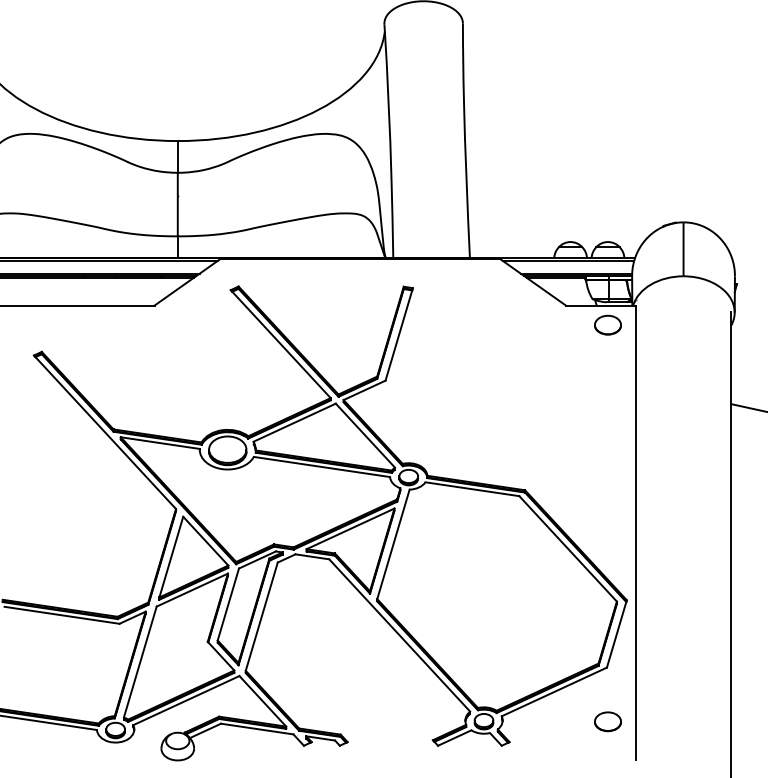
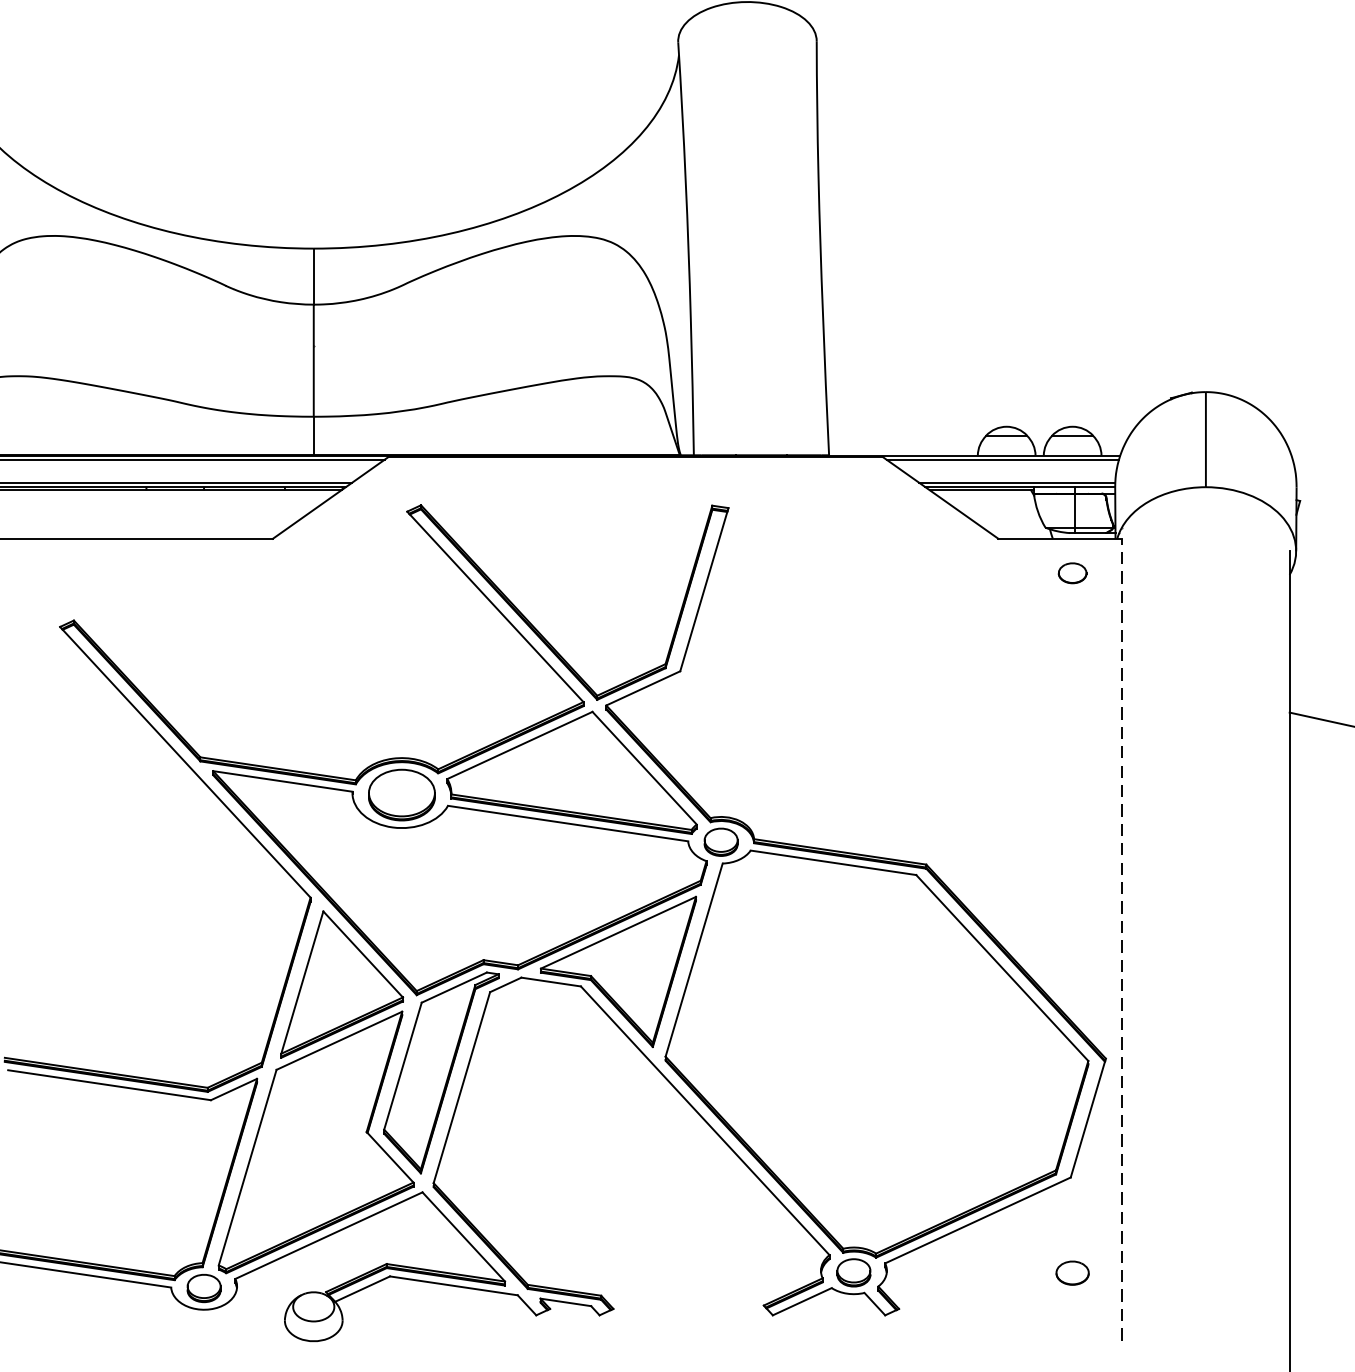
part: (607, 324) -> (1071, 572), size x0.6
line: (636, 532) -> (1122, 939), solid -> dashed
part: (607, 721) -> (1071, 1272), size x0.7

